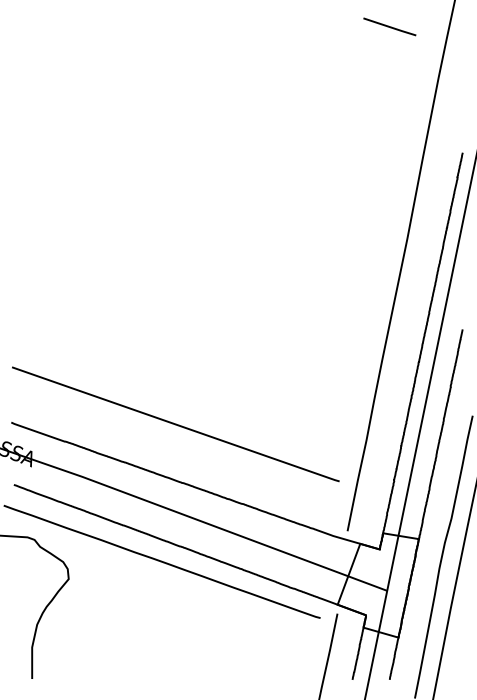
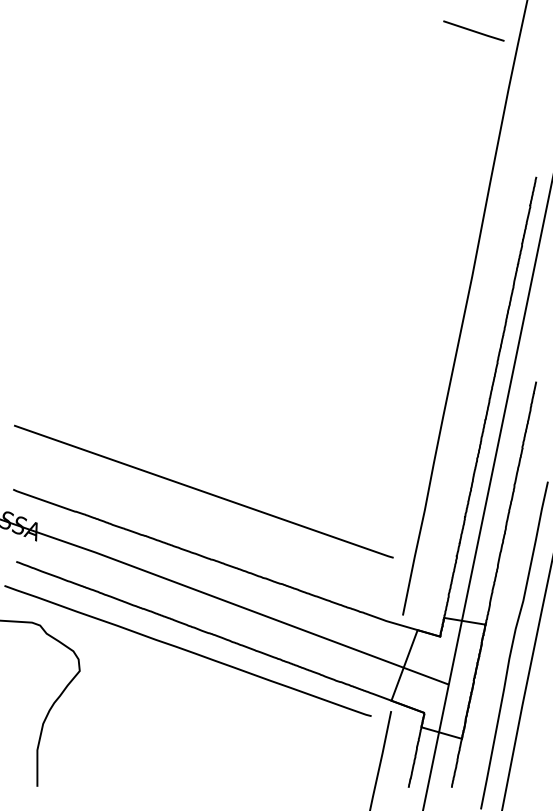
line: (389, 26) -> (473, 30), moved

